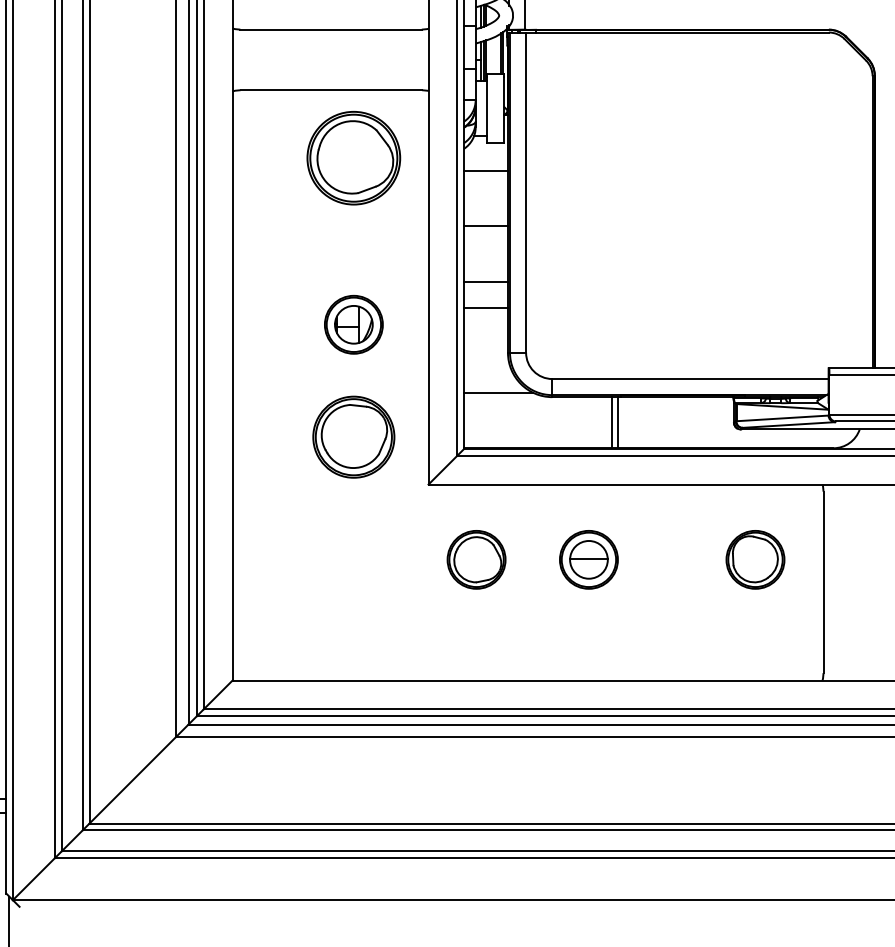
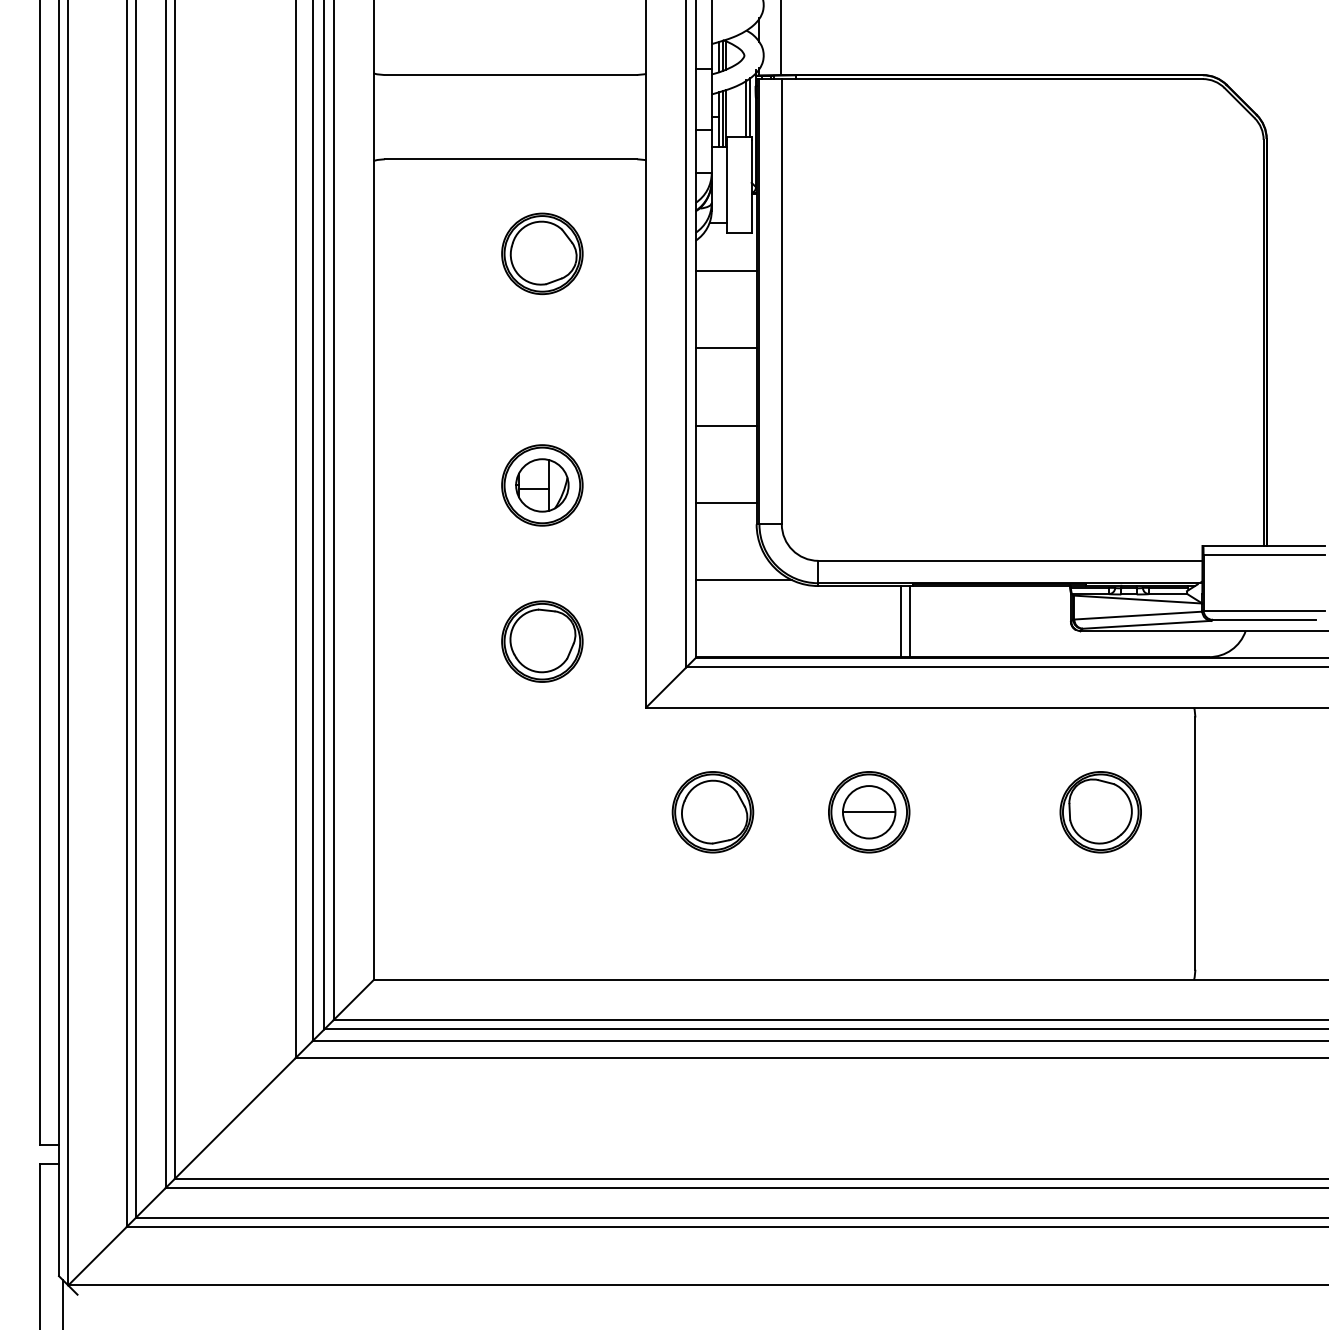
part: (353, 157) -> (542, 253), size x0.62
line: (485, 308) -> (725, 502), moved
part: (353, 437) -> (542, 641), size x0.71

